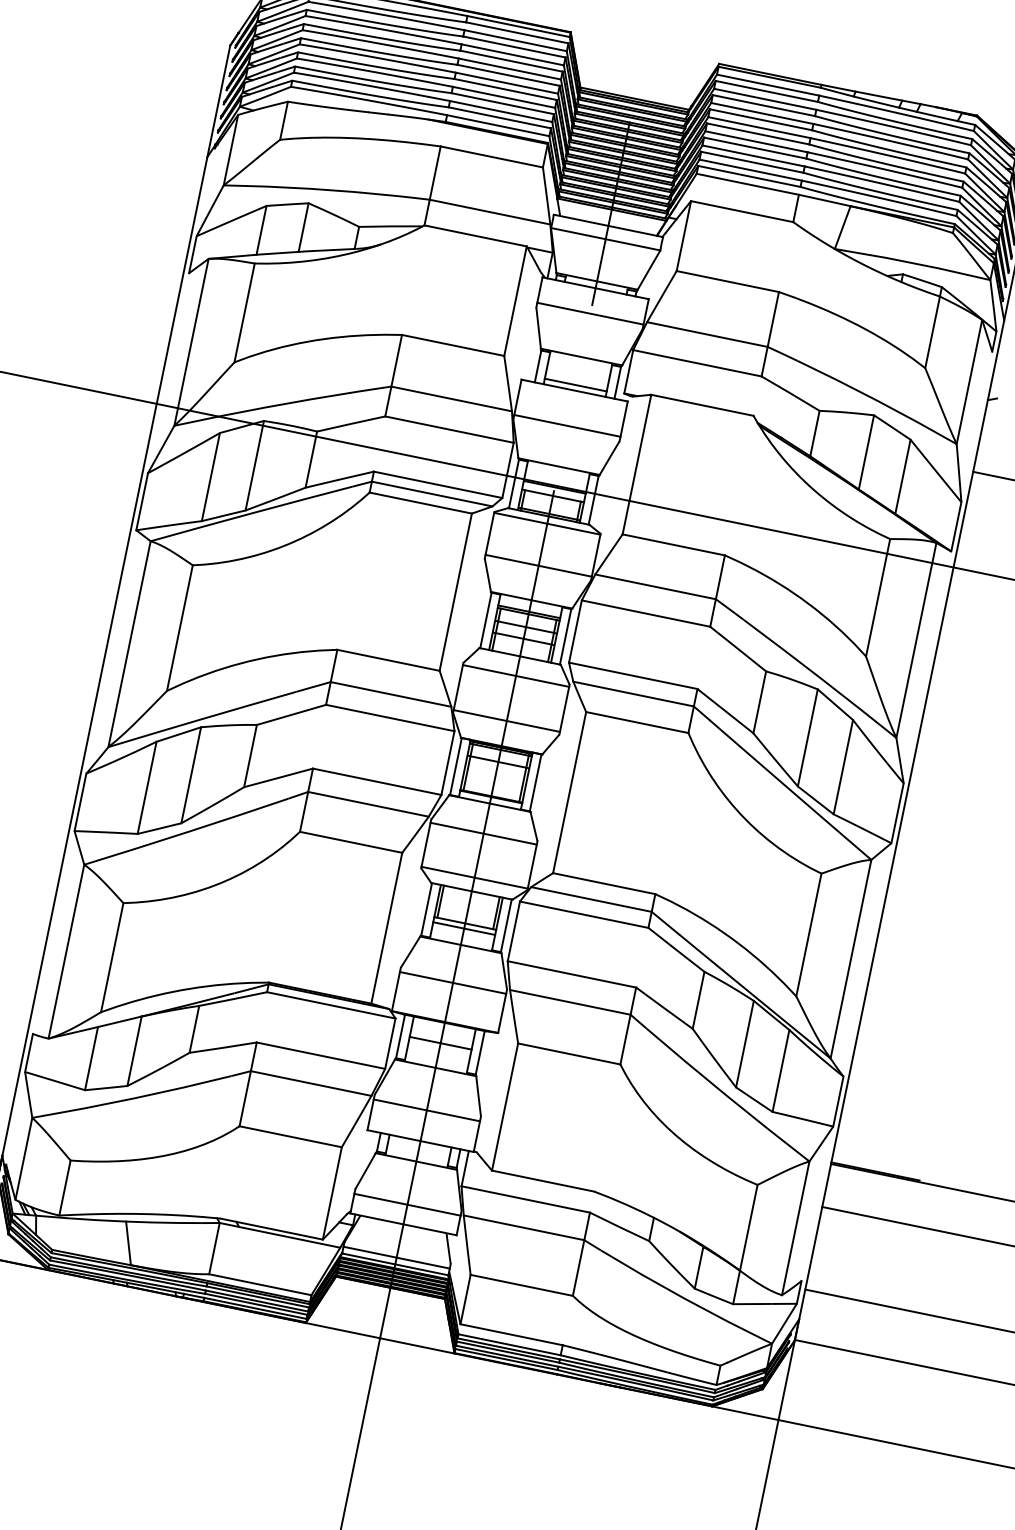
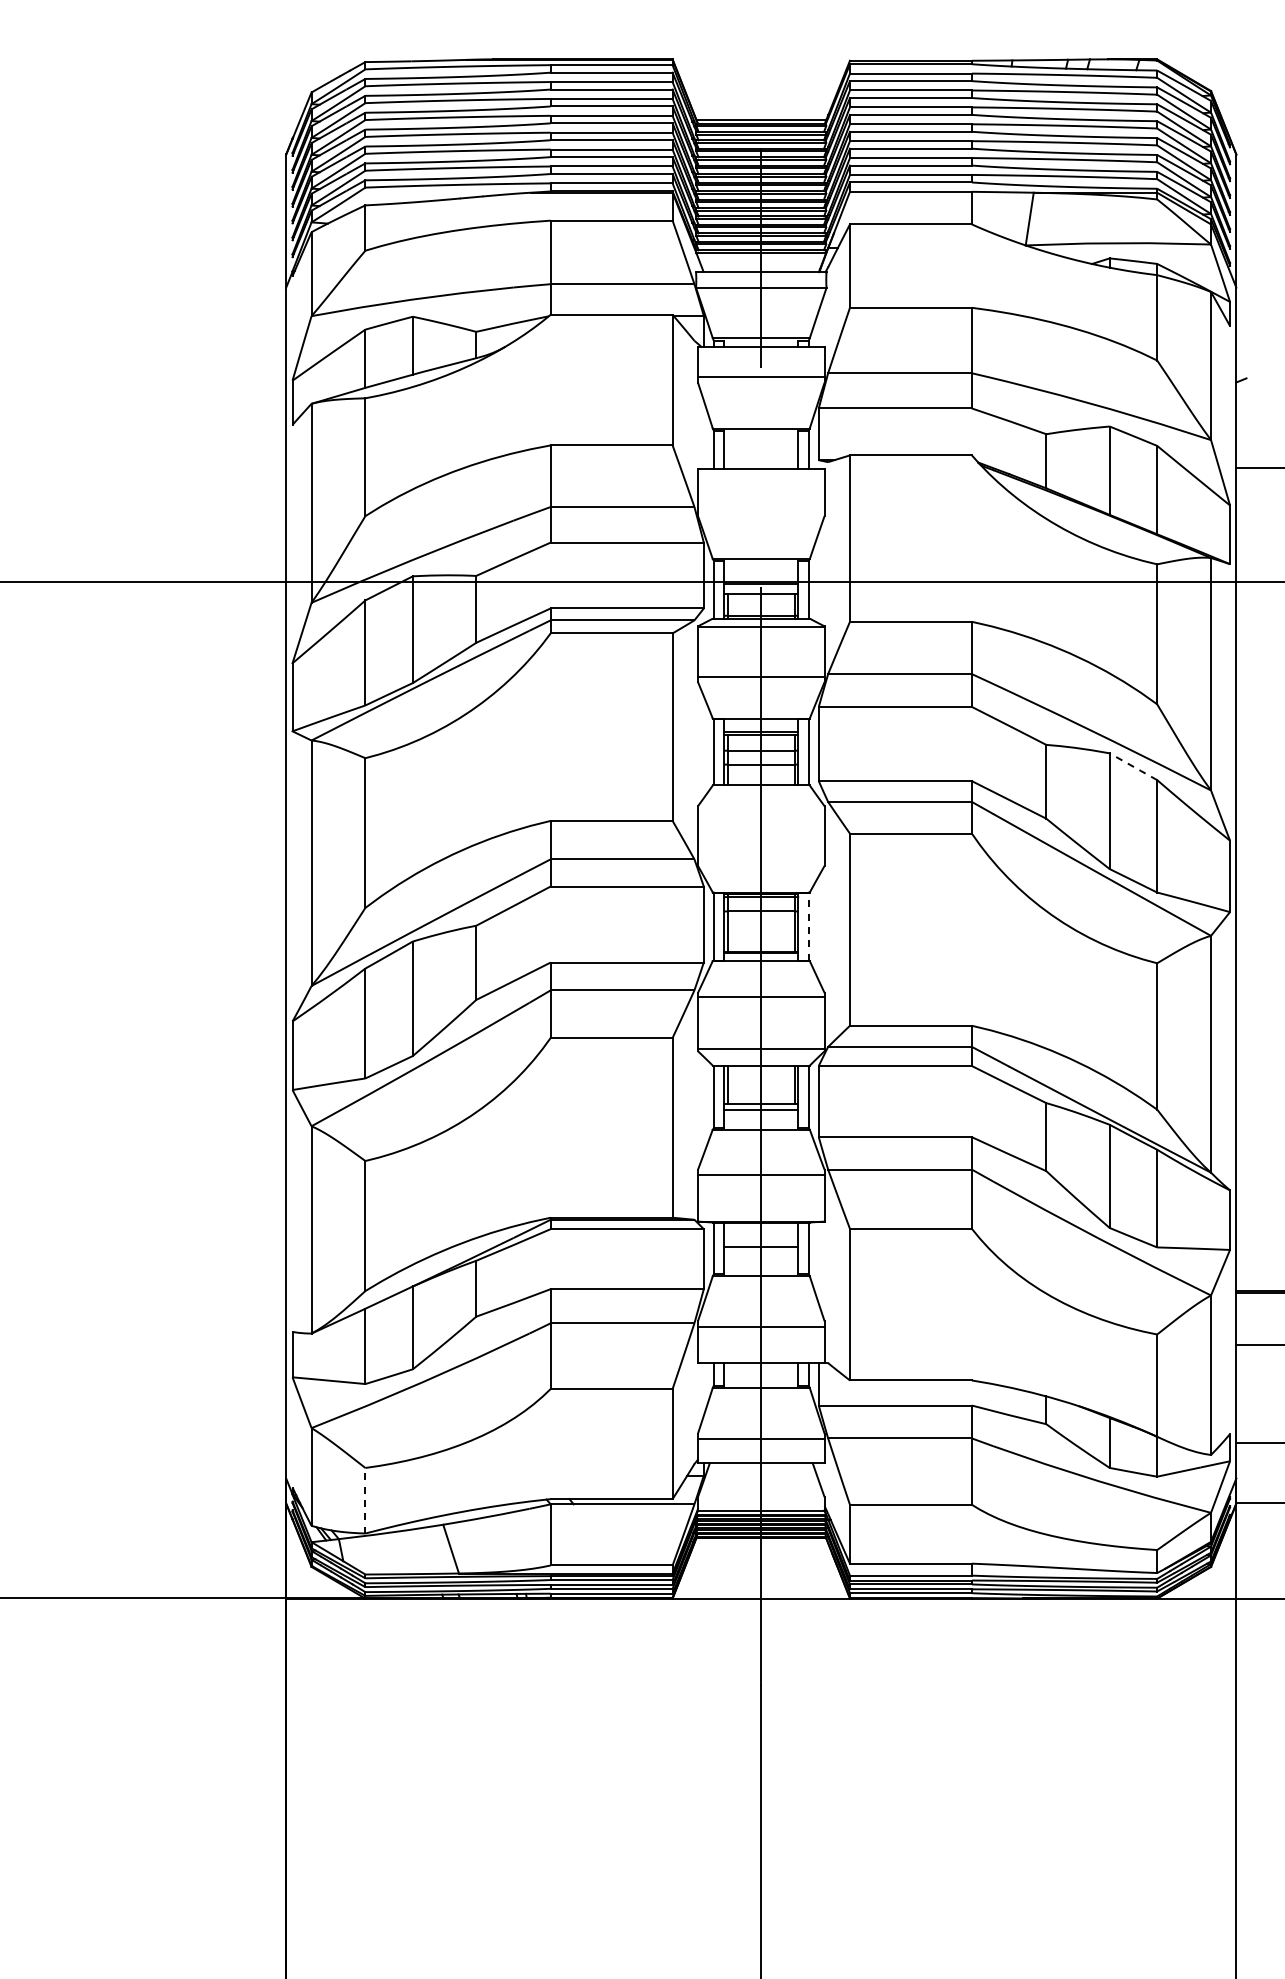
line: (576, 384) -> (761, 461), removed
line: (566, 425) -> (760, 510), removed
line: (515, 675) -> (760, 808), removed
line: (835, 704) -> (1133, 766), solid -> dashed
line: (506, 720) -> (760, 862), removed
line: (535, 782) -> (808, 926), solid -> dashed
line: (65, 1187) -> (365, 1500), solid -> dashed
line: (396, 1257) -> (760, 1502), removed

